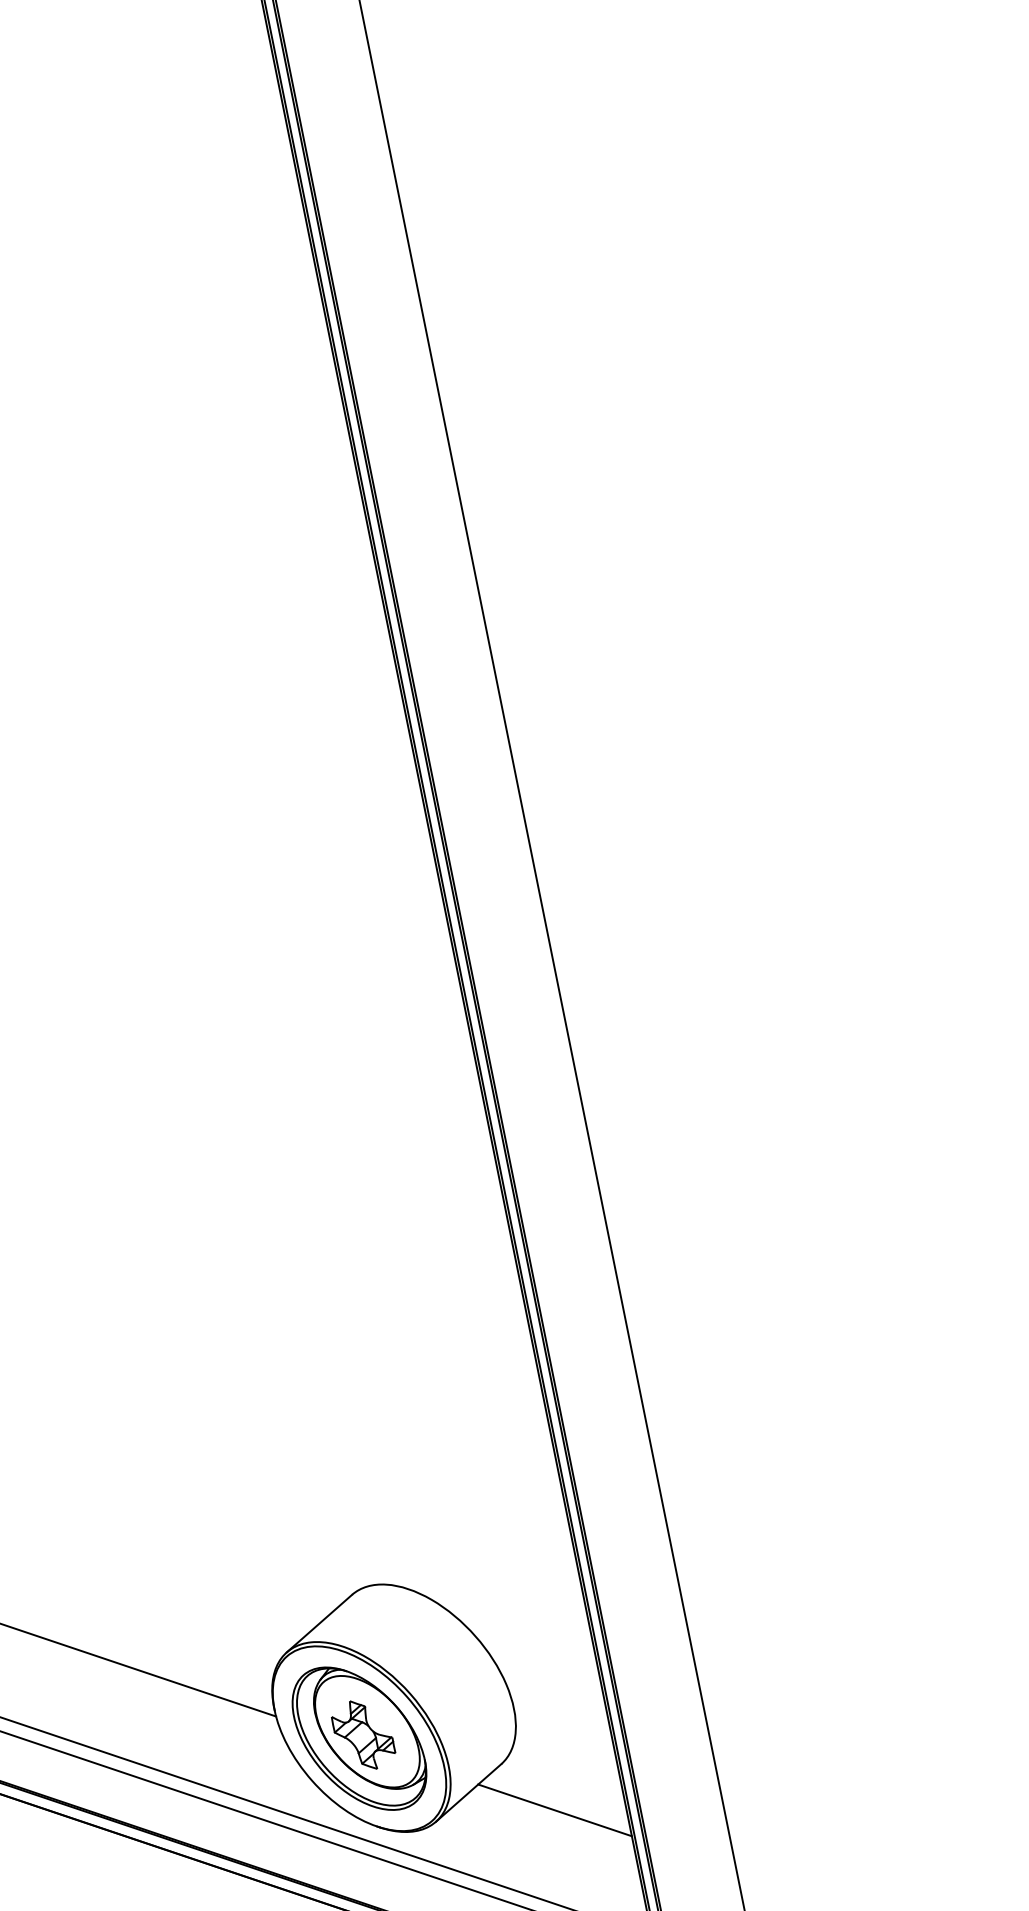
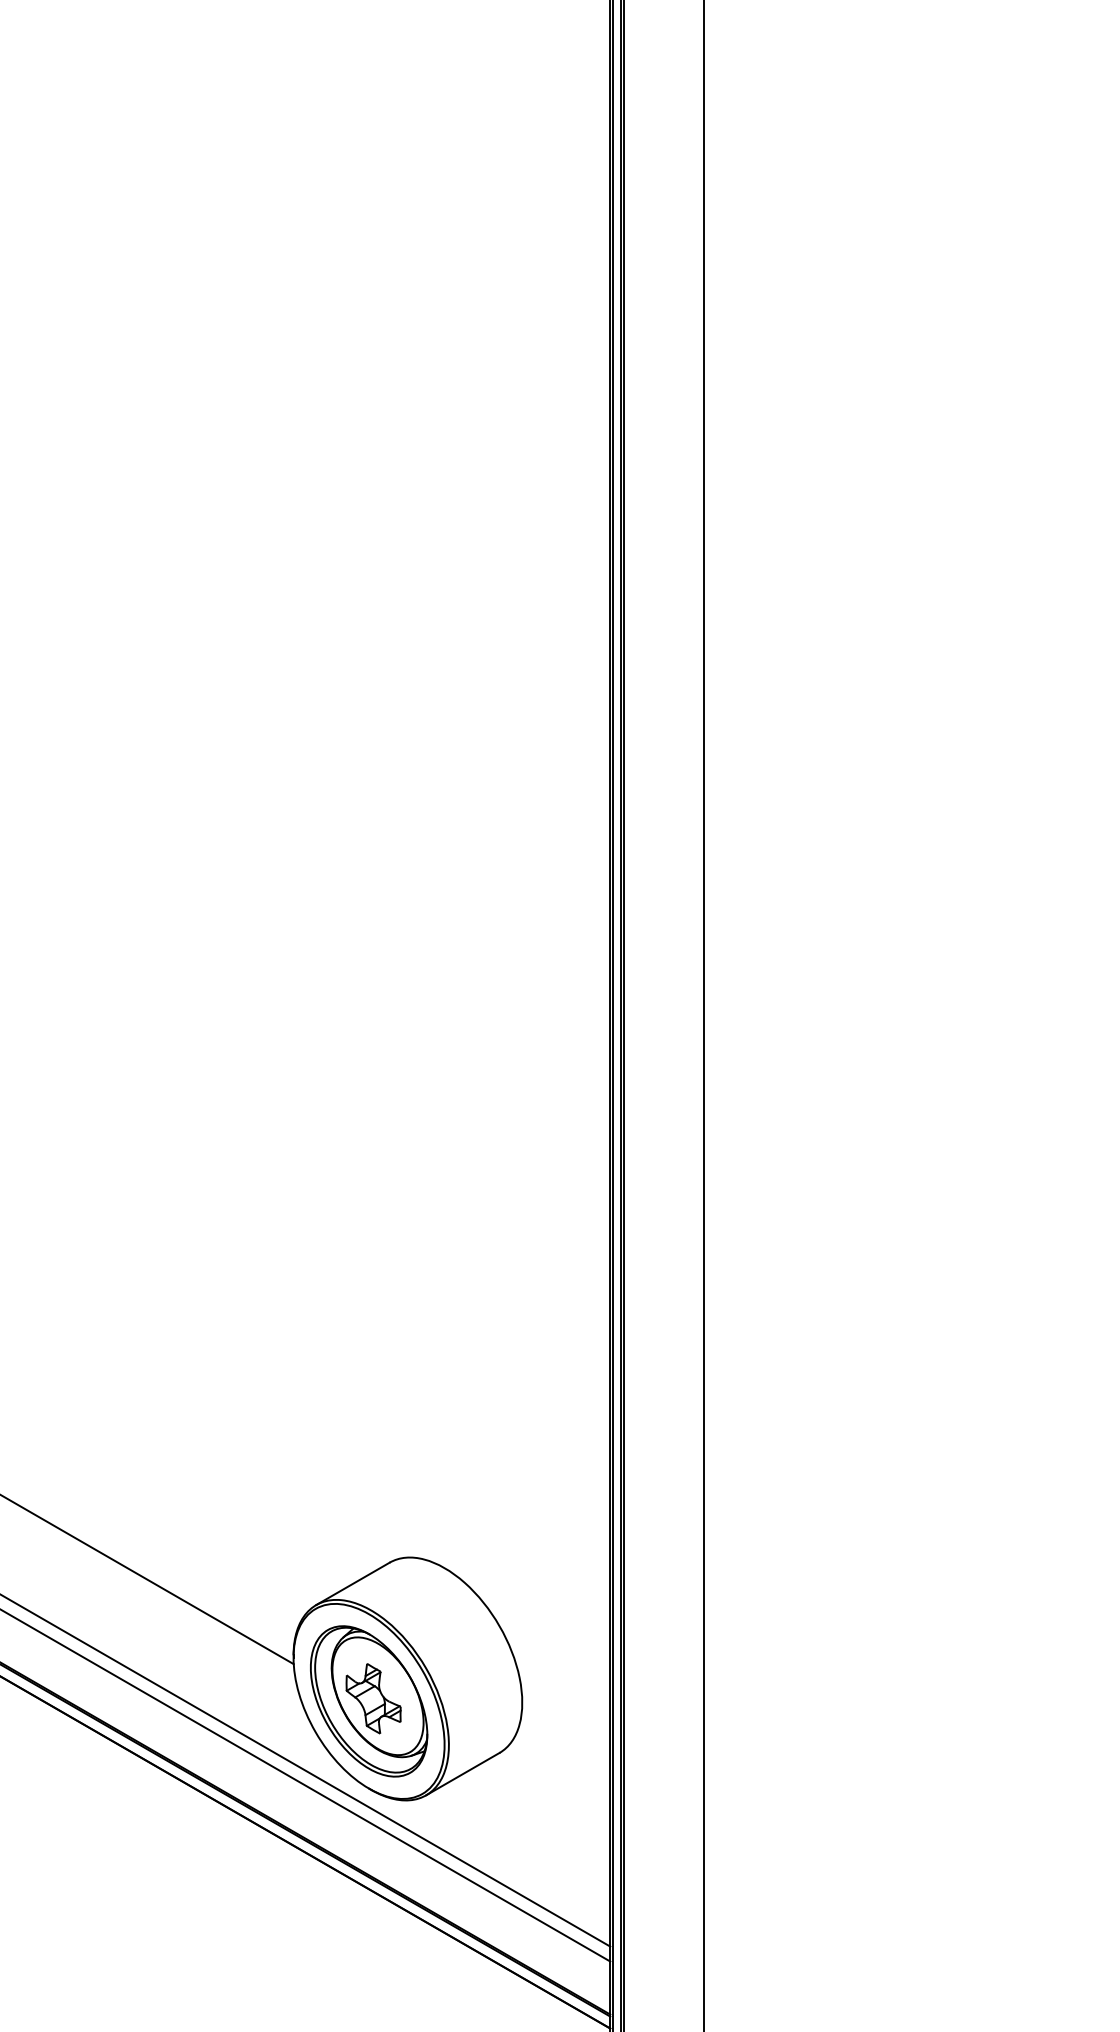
line: (554, 1809) -> (541, 1806), removed

